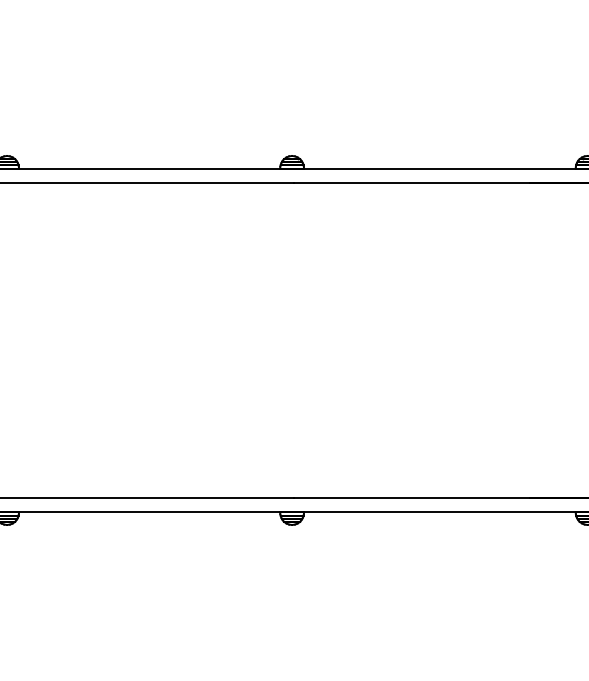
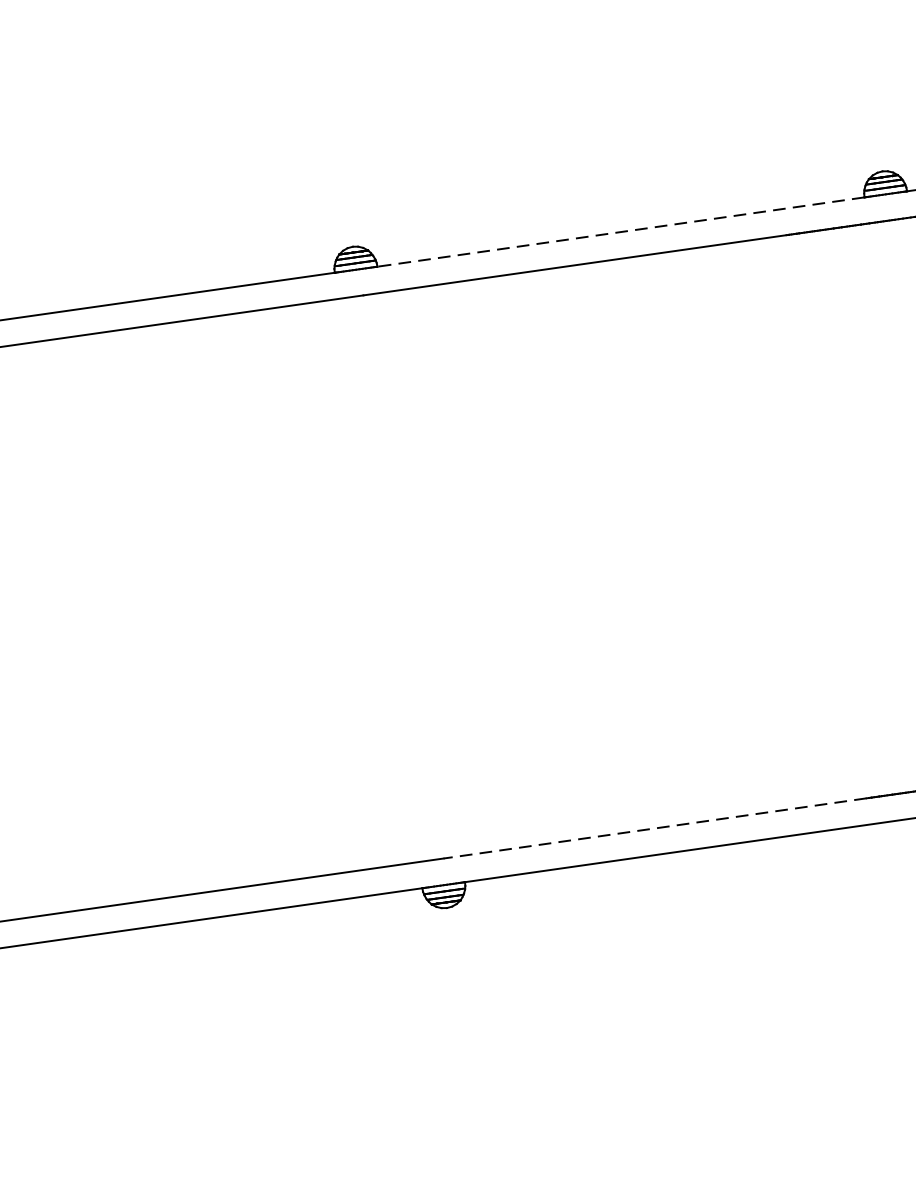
line: (439, 168) -> (620, 231), solid -> dashed
line: (411, 497) -> (653, 828), solid -> dashed

